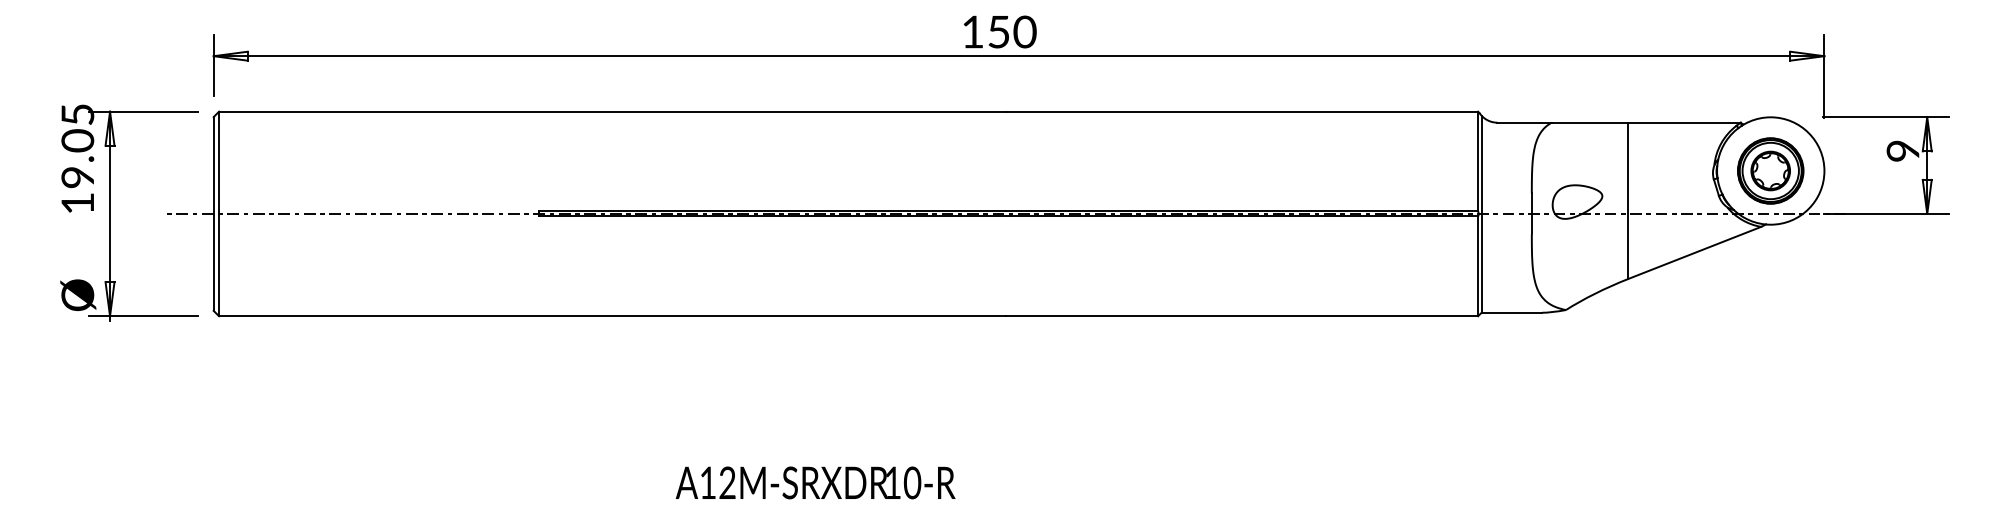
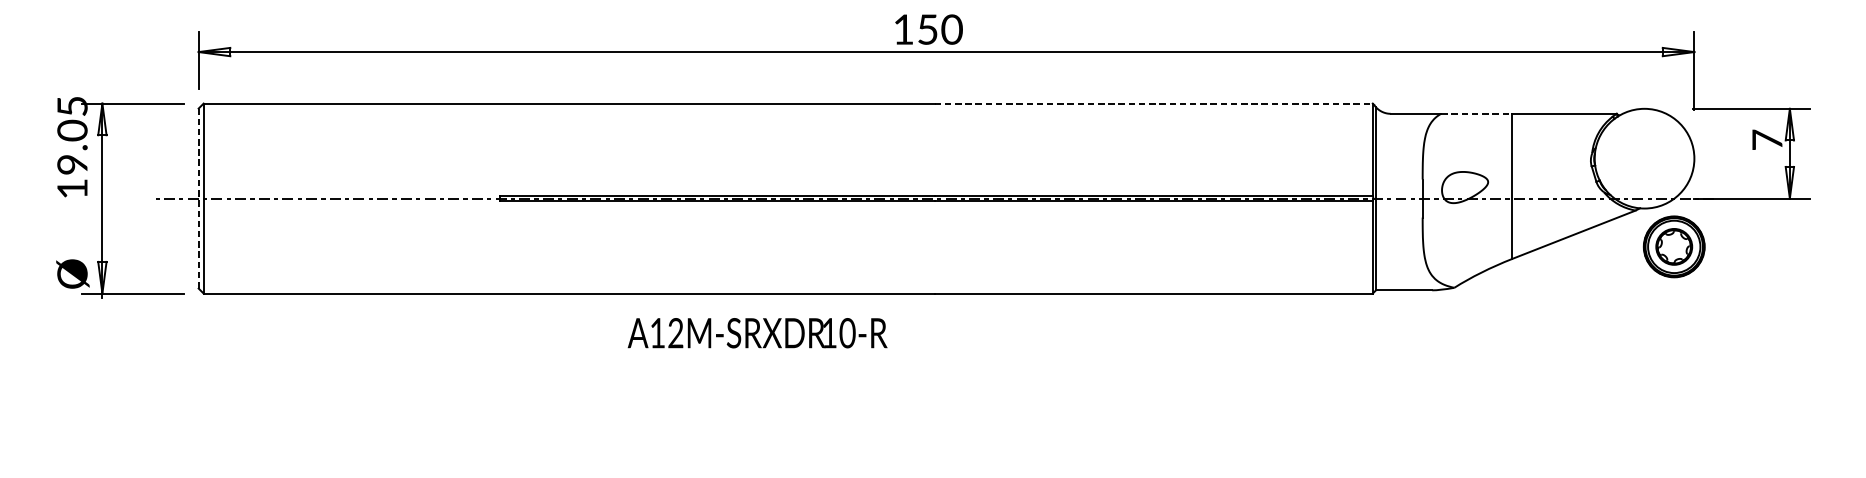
line: (1242, 111) -> (1154, 103), solid -> dashed
line: (1590, 122) -> (1477, 113), solid -> dashed
text: (1902, 150) -> (1766, 139), 9 -> 7
part: (1770, 170) -> (1674, 246), moved
line: (213, 213) -> (198, 198), solid -> dashed
text: (815, 482) -> (757, 332), moved

